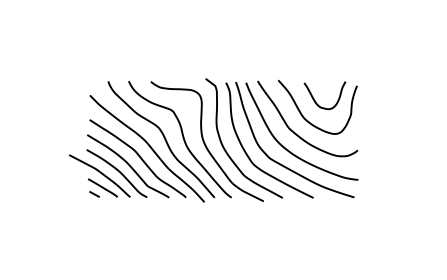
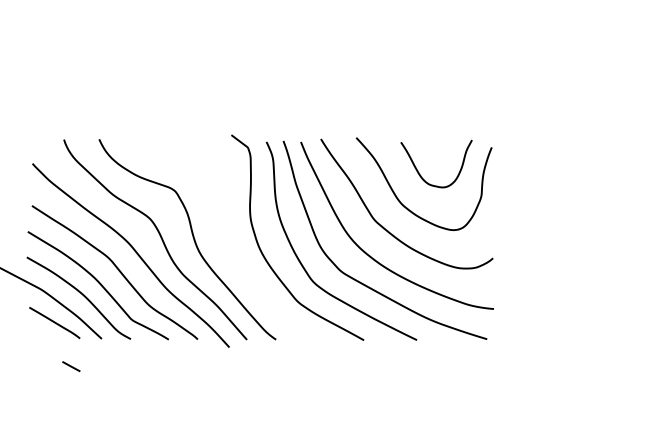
curve: (205, 142) -> (231, 244), removed
line: (94, 194) -> (71, 366), moved

